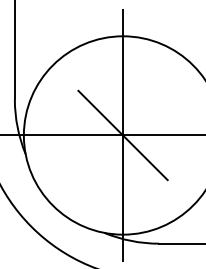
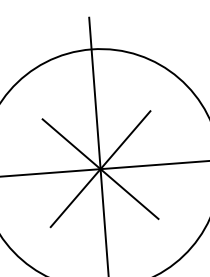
line: (122, 135) -> (99, 169), added

